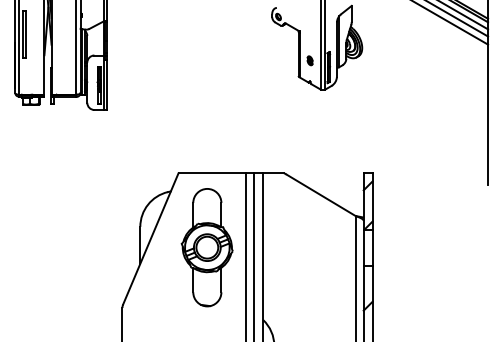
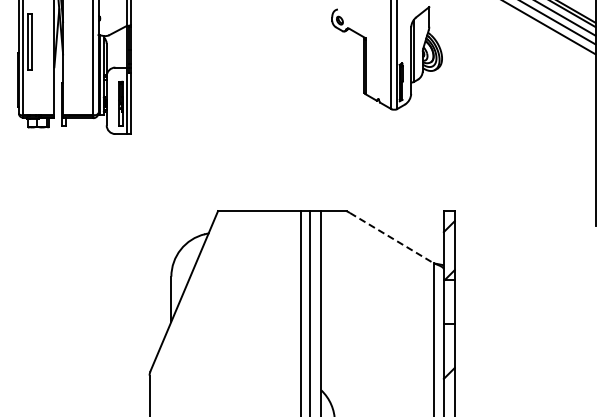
part: (310, 60) -> (378, 73), removed
line: (321, 195) -> (392, 238), solid -> dashed
part: (206, 247) -> (252, 301), removed

